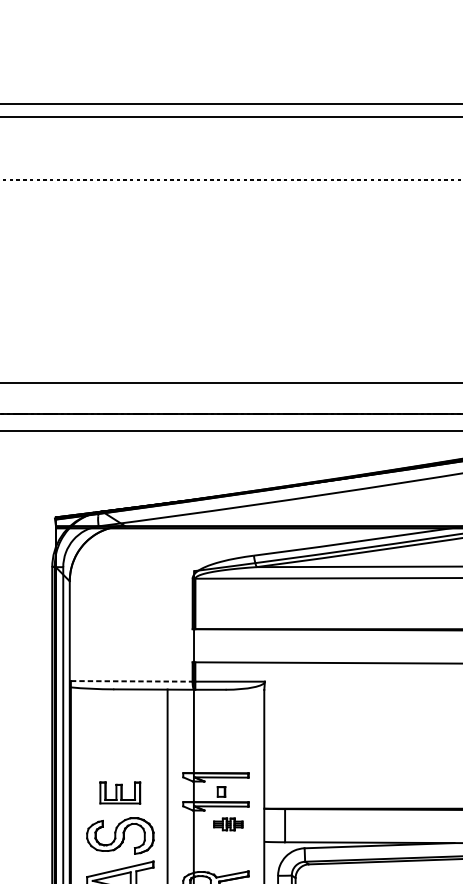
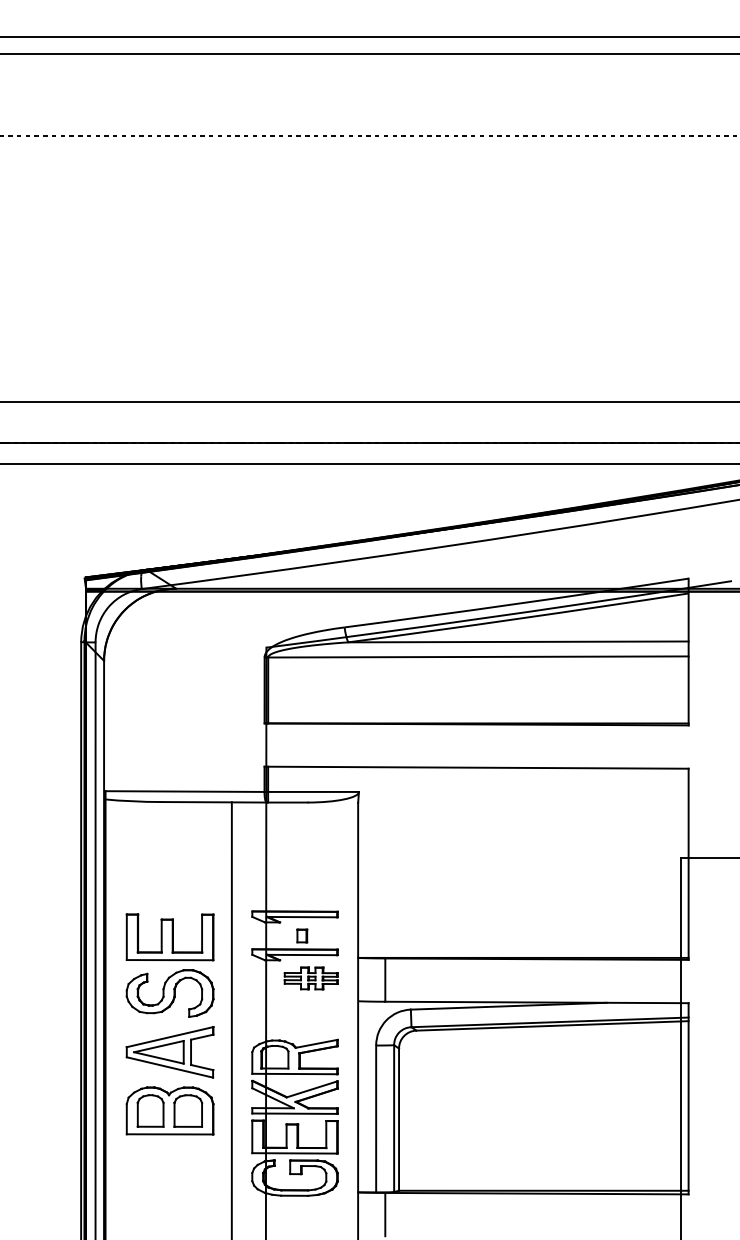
line: (132, 681) -> (185, 791), dashed -> solid
part: (119, 793) -> (169, 937), size x1.67
part: (227, 824) -> (310, 978), size x1.43

